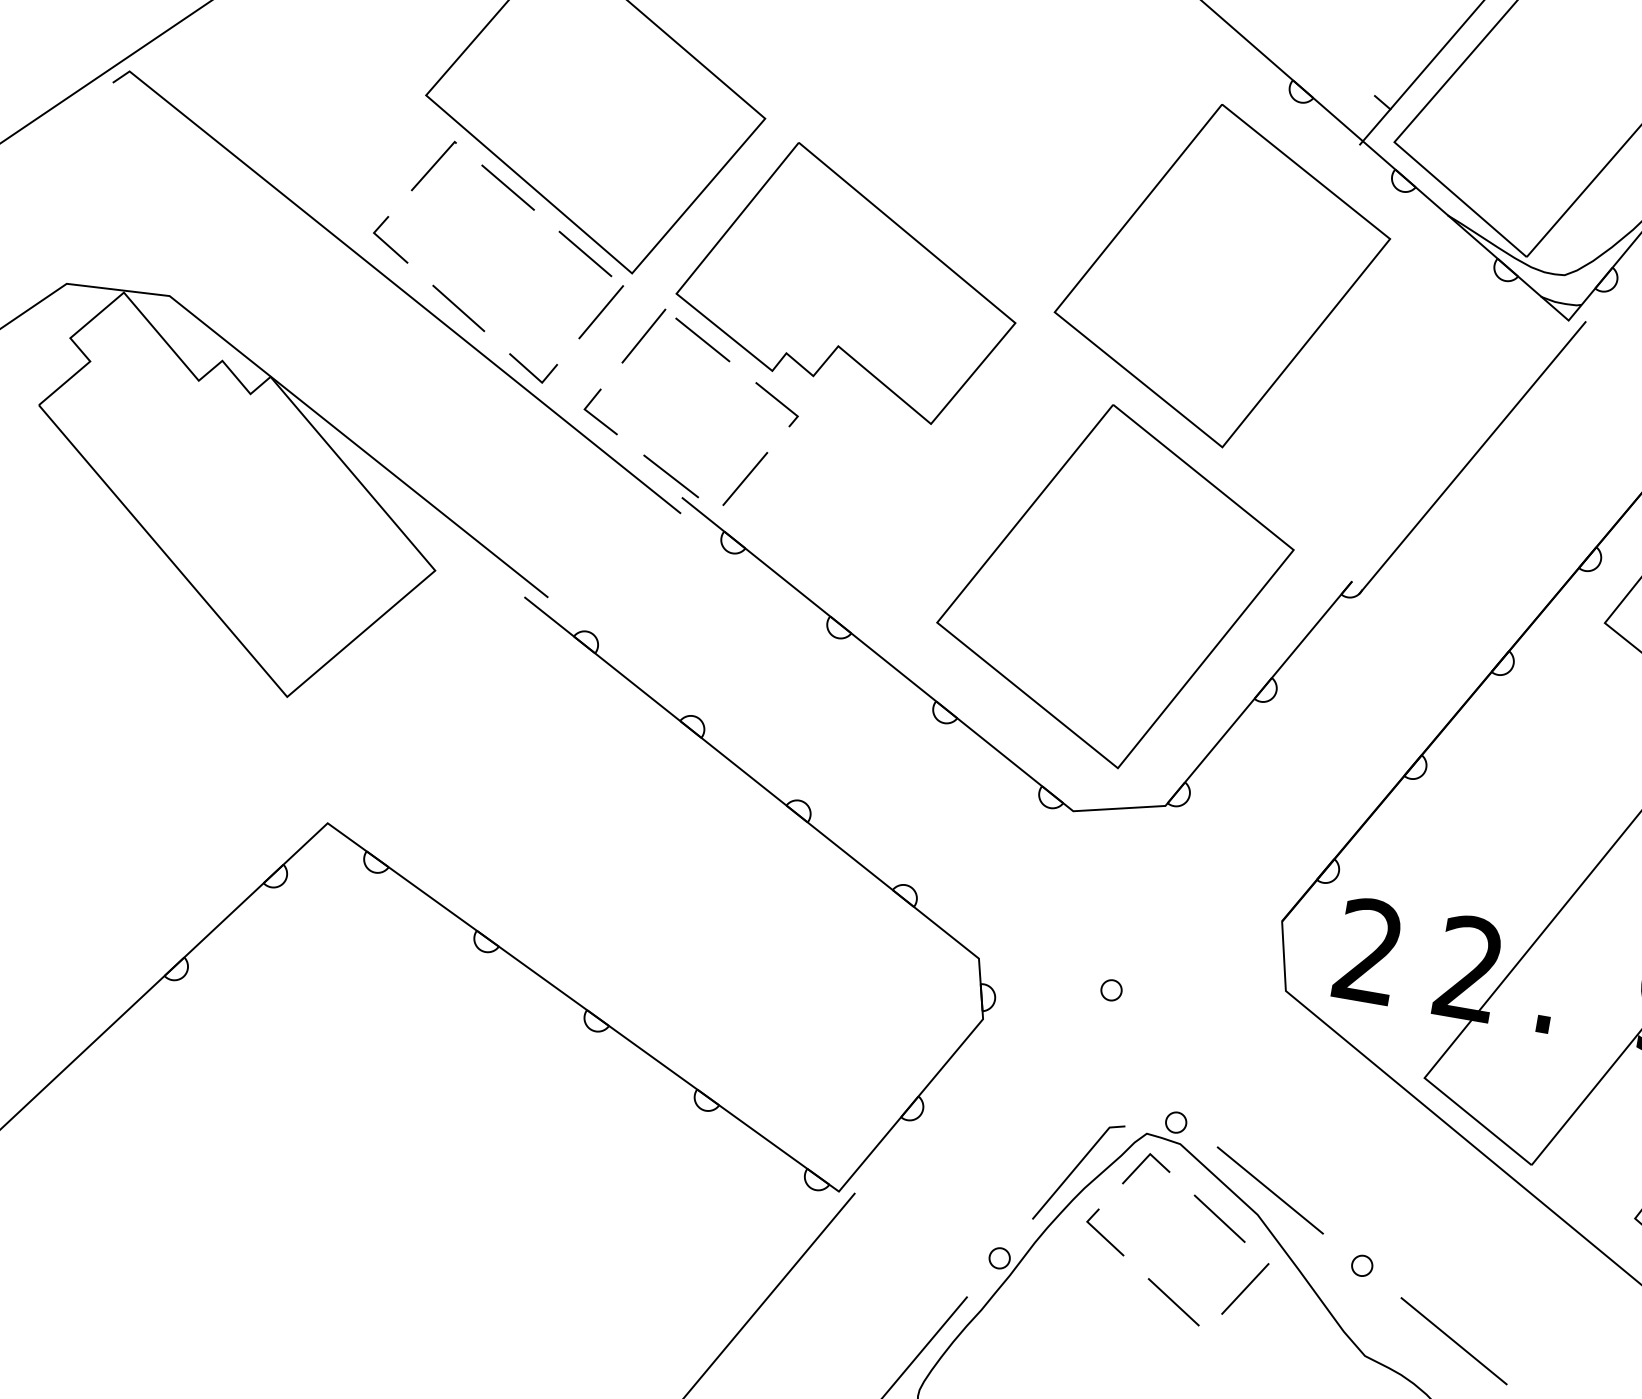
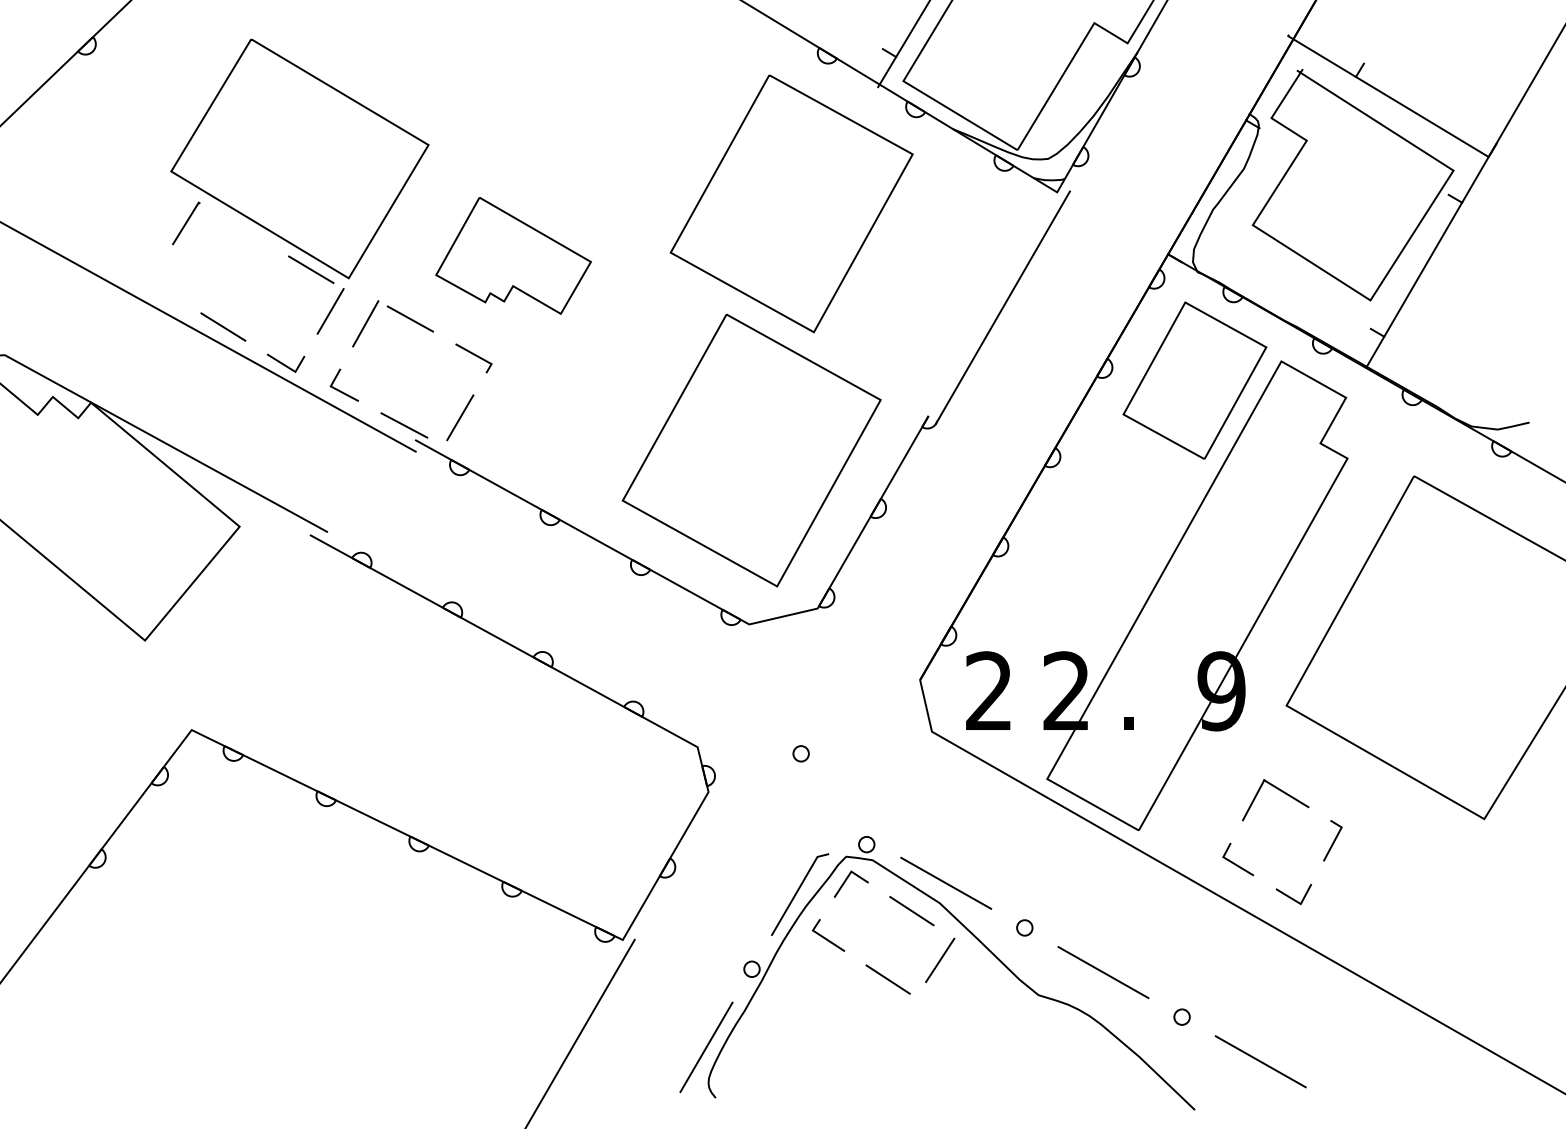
line: (507, 186) -> (244, 229), removed
line: (386, 241) -> (160, 286), removed
part: (850, 280) -> (513, 255), size x0.6

